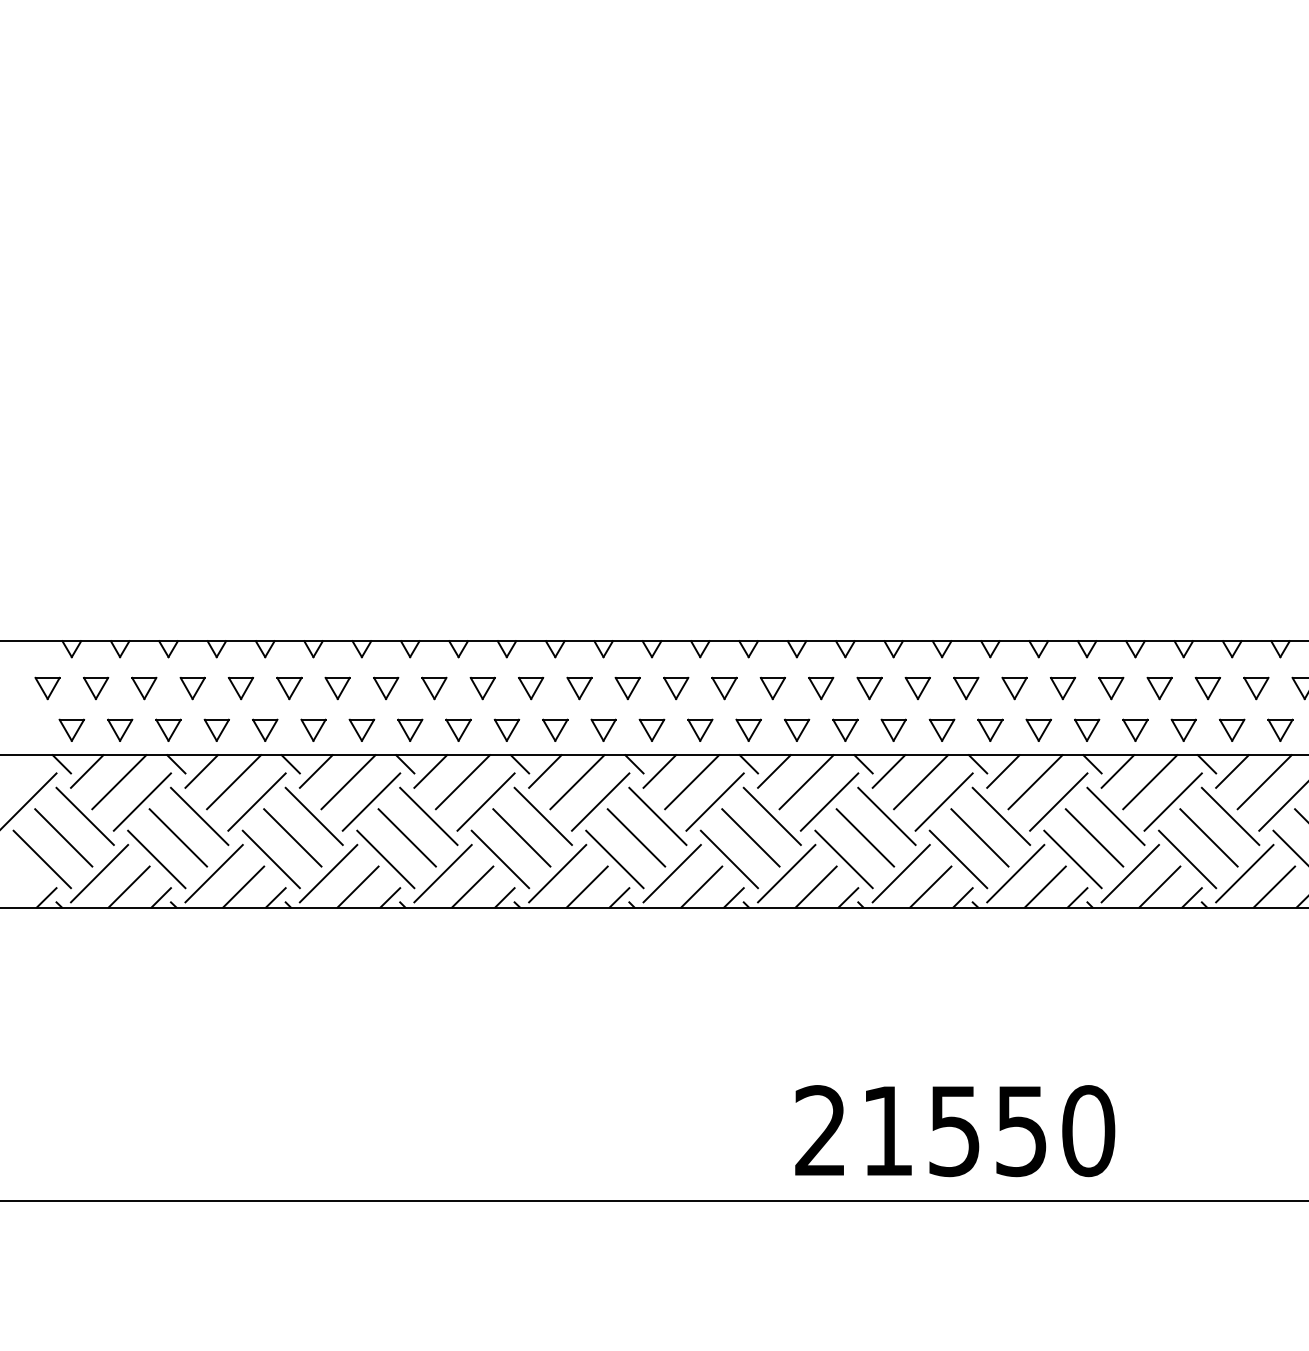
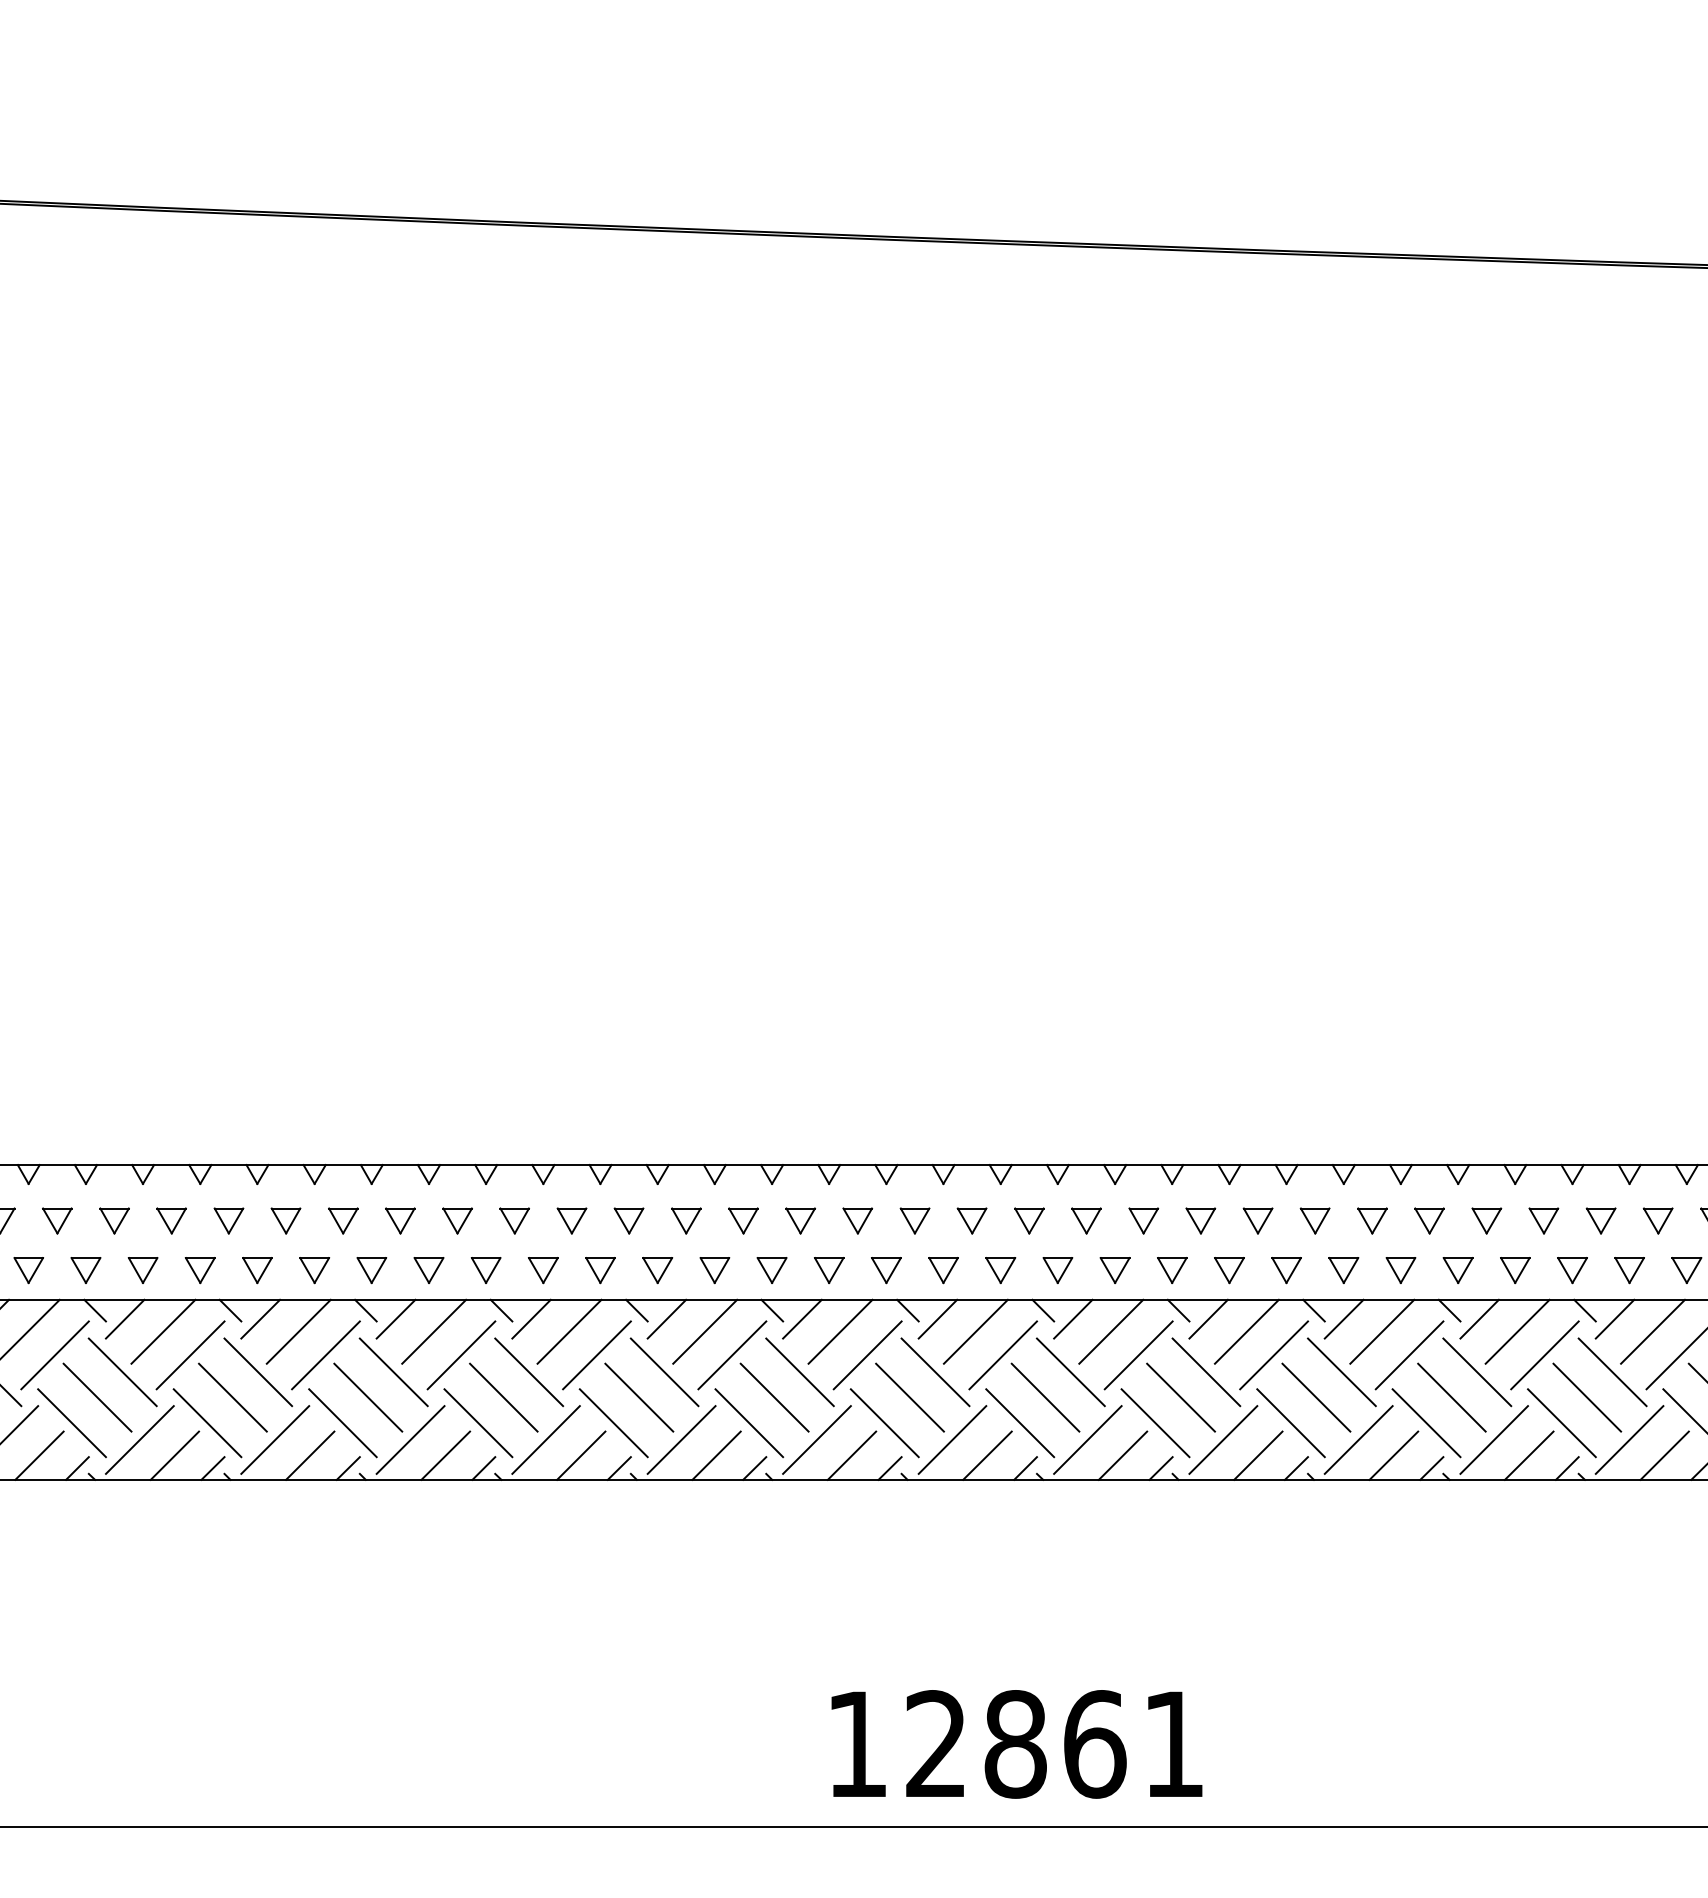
text: (955, 1131) -> (1016, 1744), 21550 -> 12861

